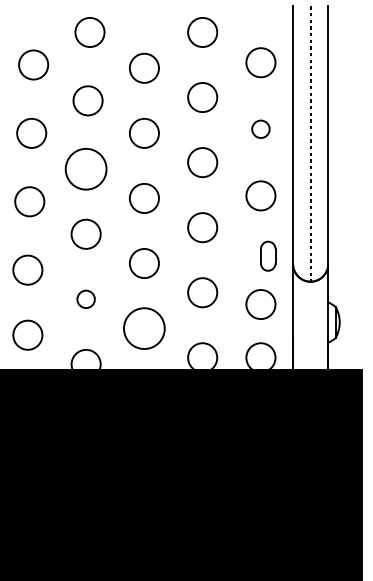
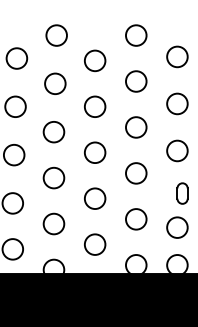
circle: (260, 128) -> (177, 103), size x1.67
circle: (85, 168) -> (53, 131), size x0.71
circle: (85, 298) -> (53, 223), size x1.67
circle: (144, 328) -> (95, 244), size x0.71

